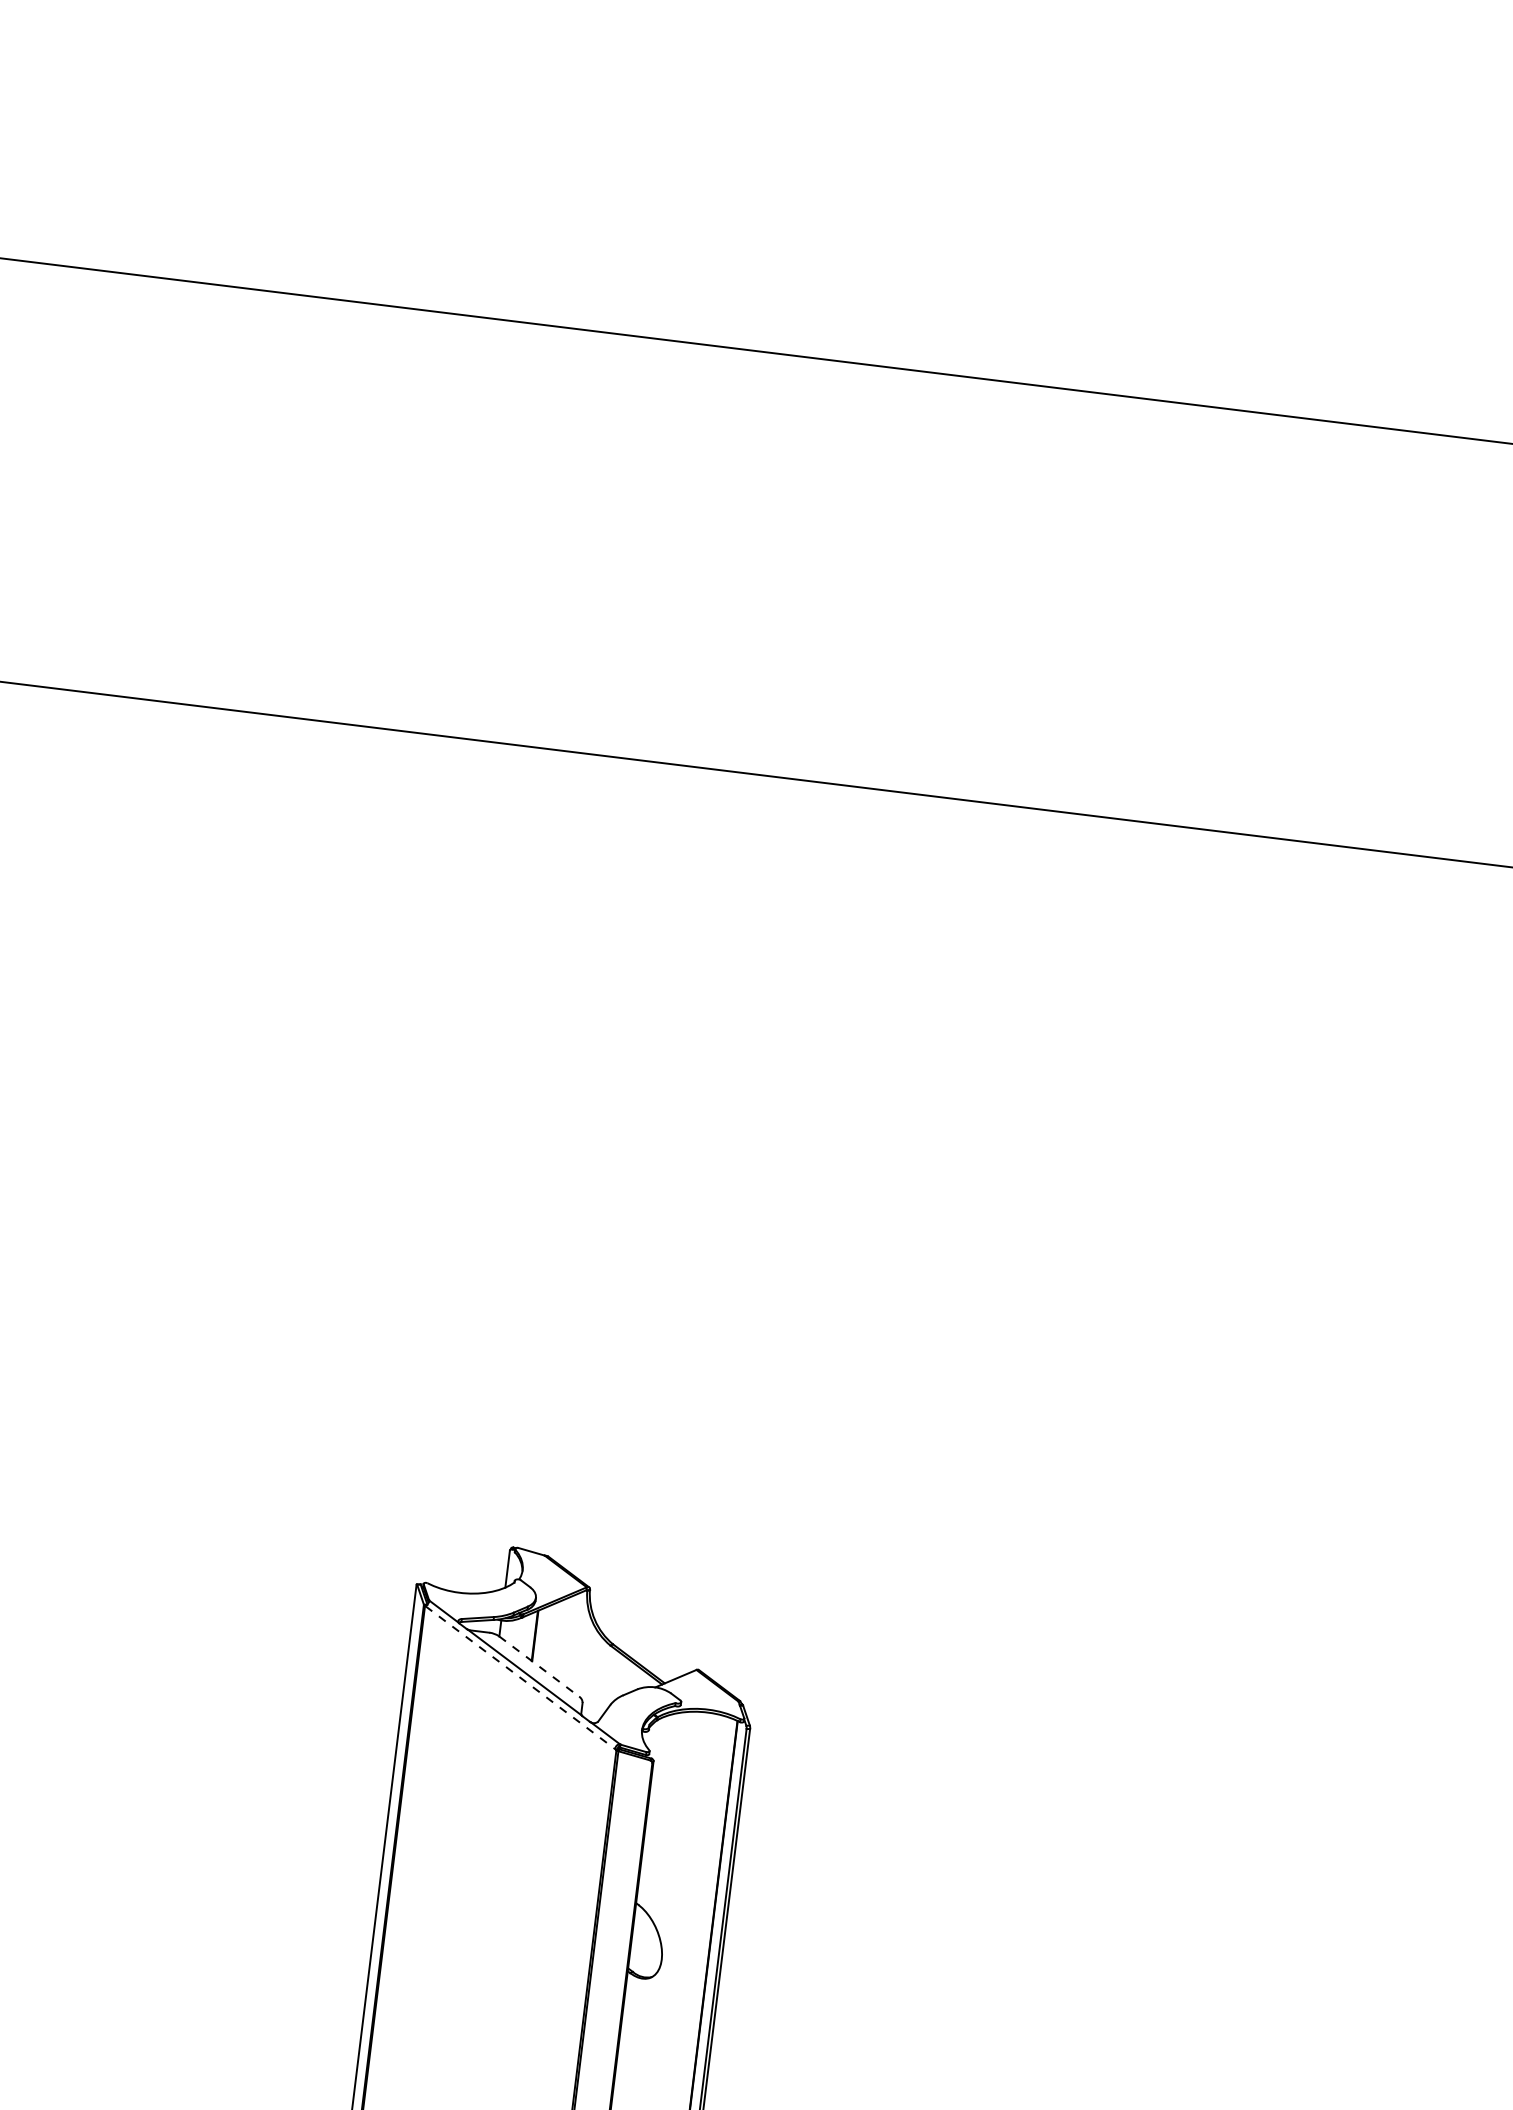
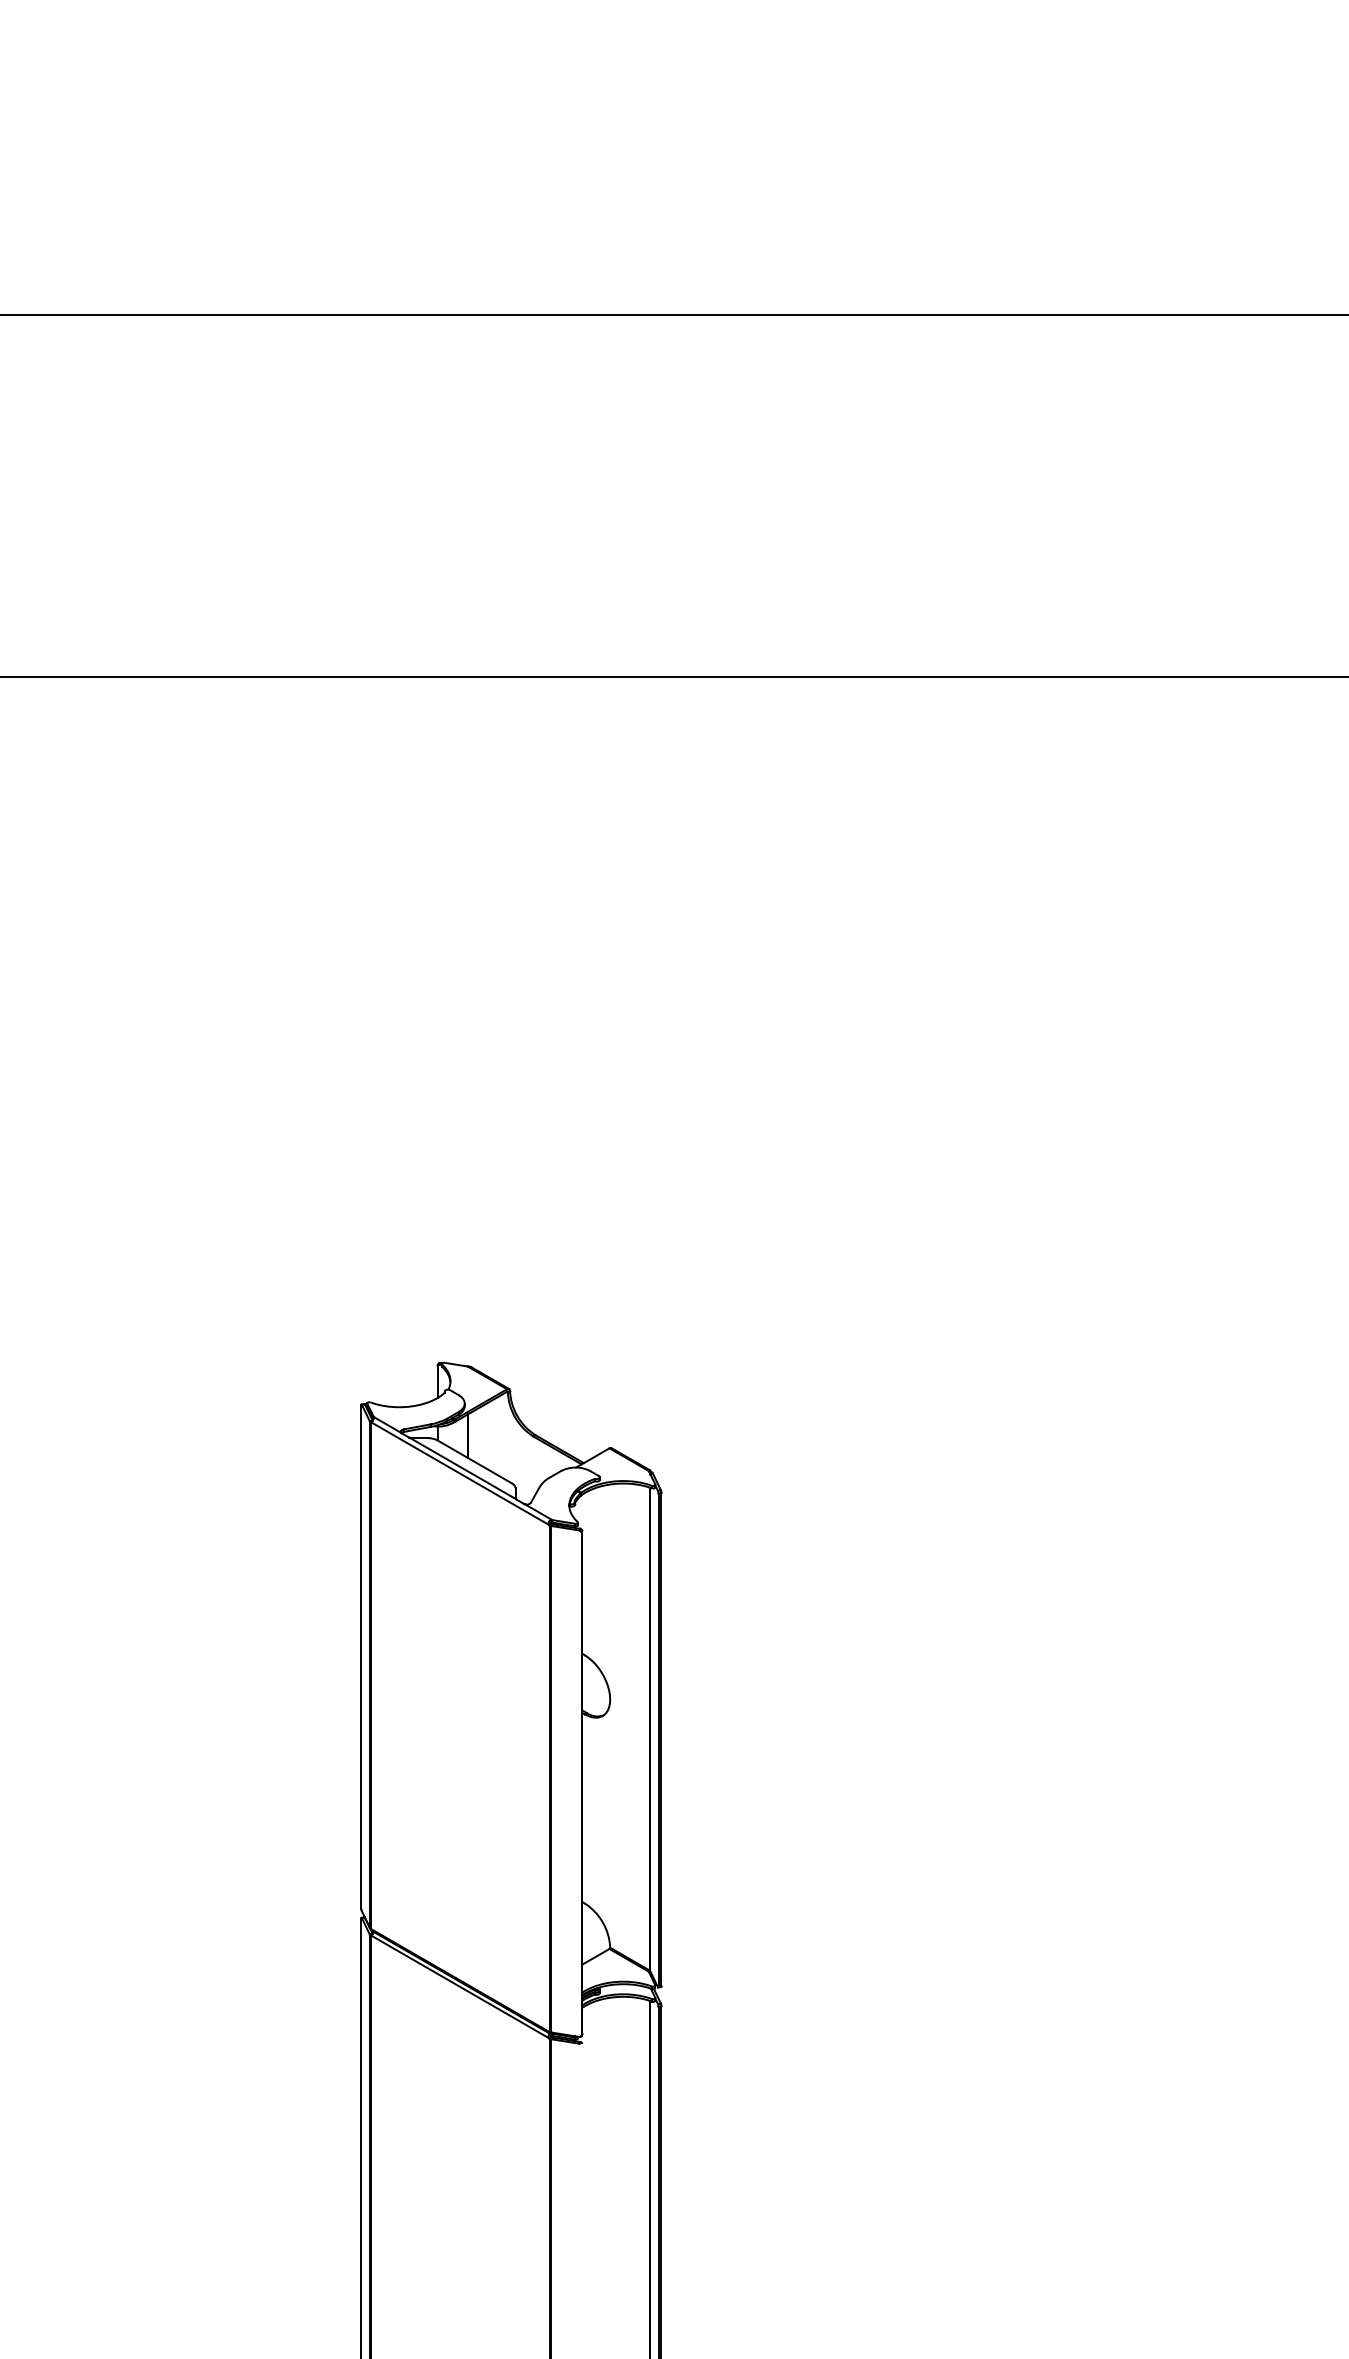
line: (540, 1667) -> (475, 1462), dashed -> solid
line: (521, 1677) -> (460, 1473), dashed -> solid

